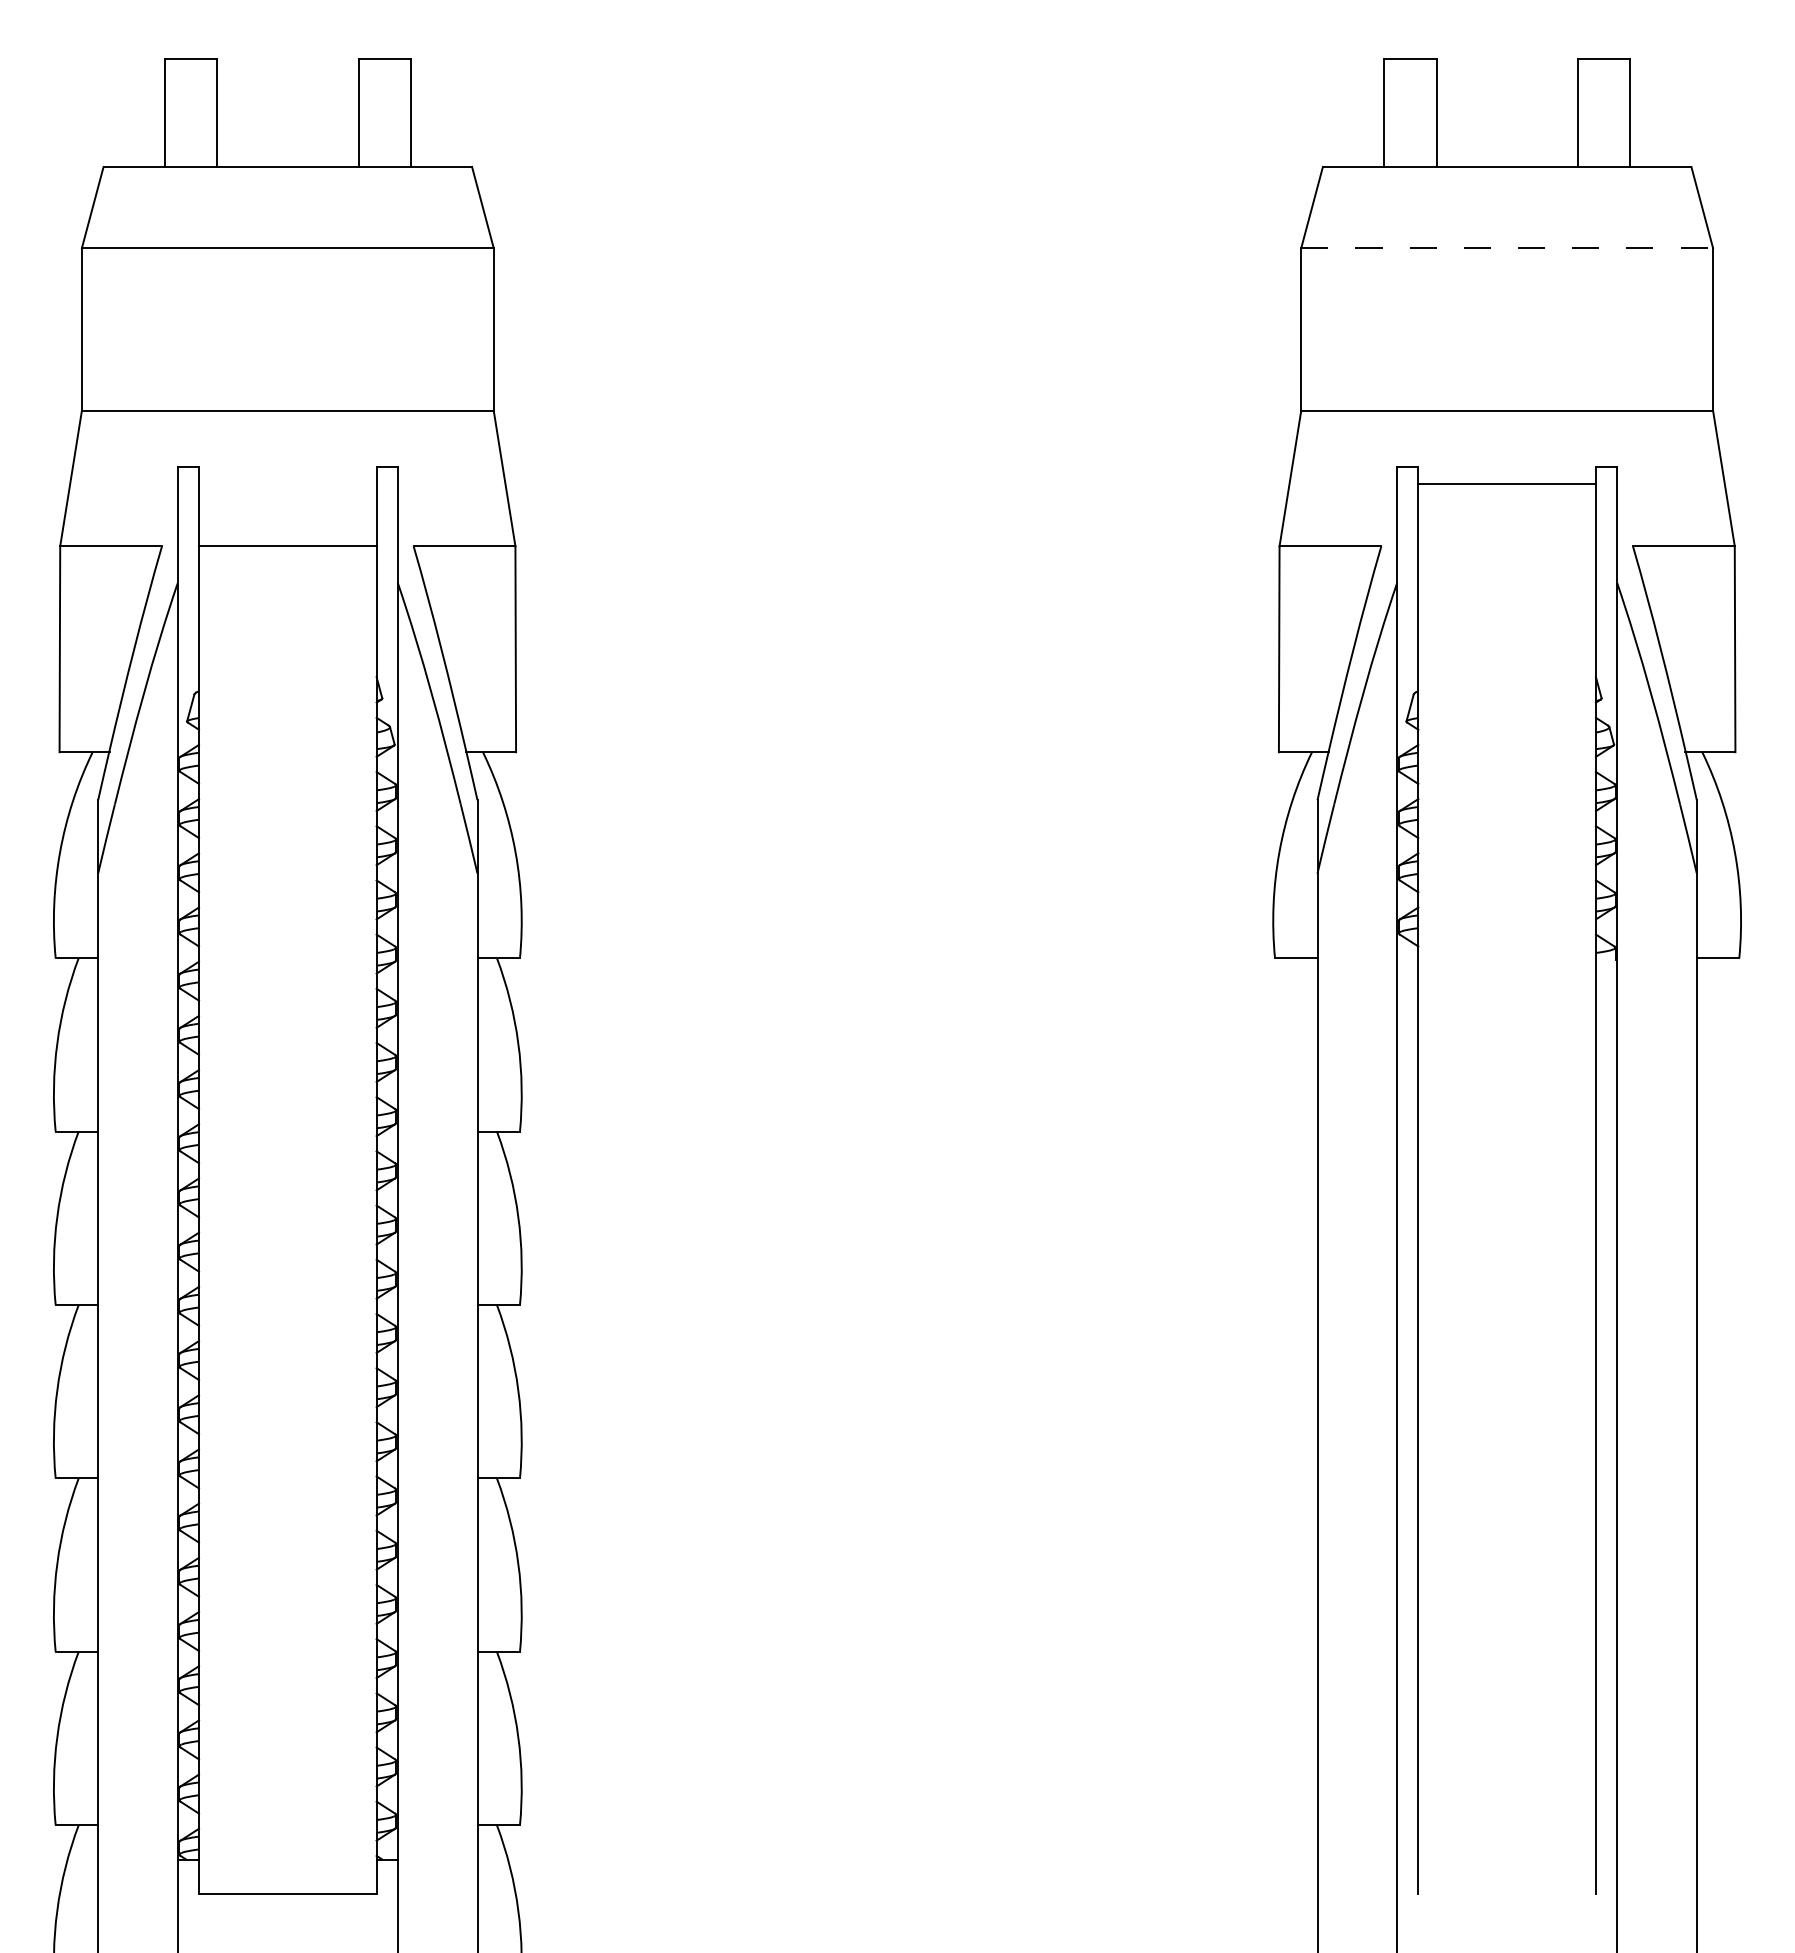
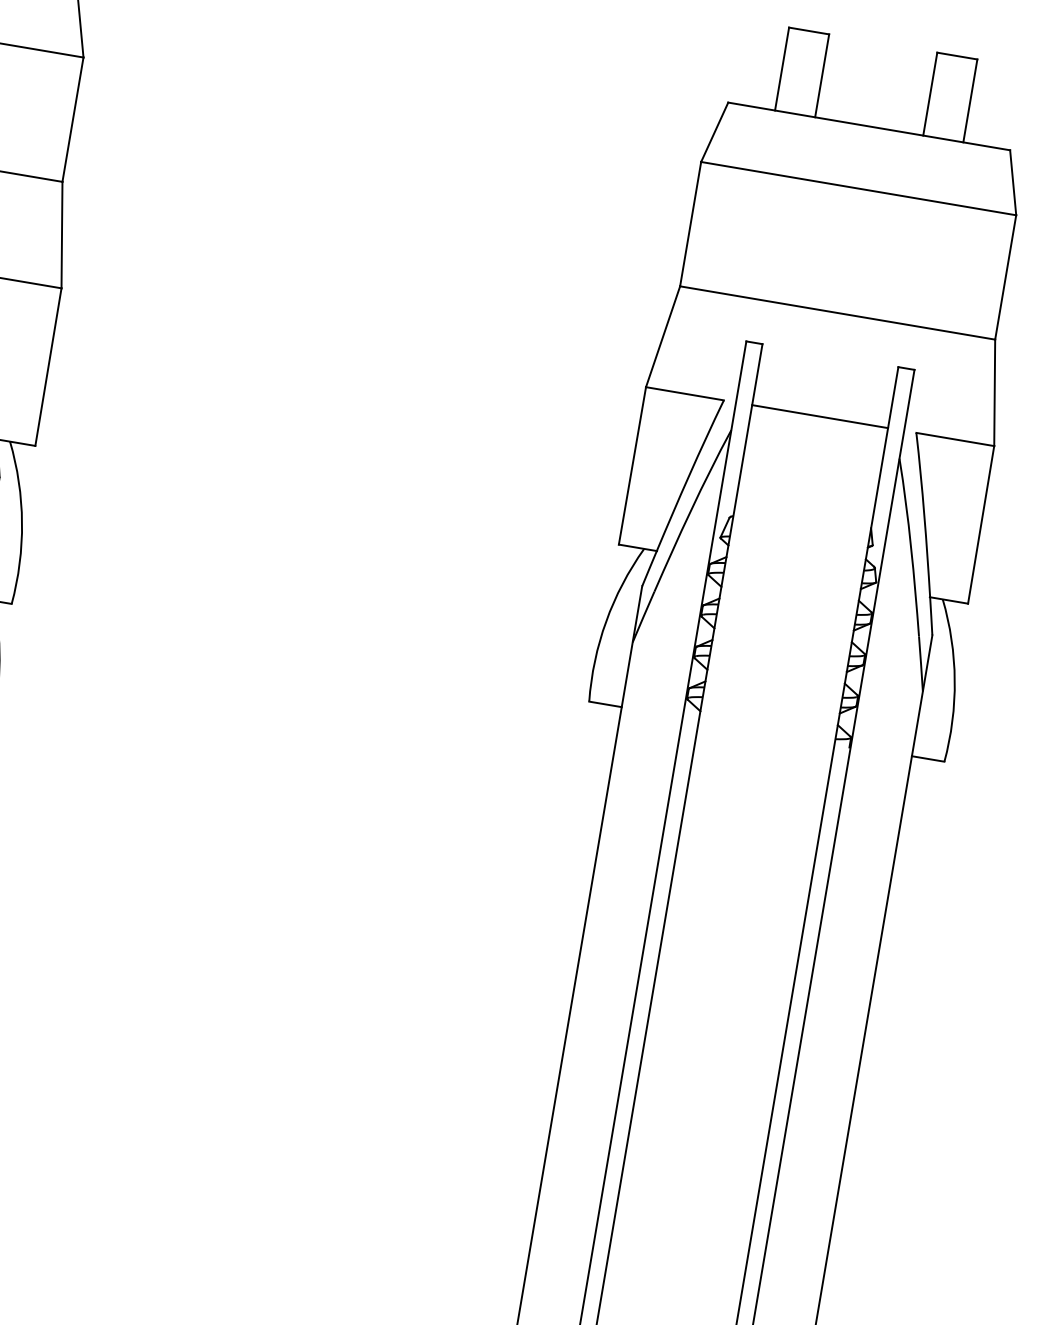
line: (1507, 248) -> (858, 188), dashed -> solid
line: (1506, 484) -> (819, 416), moved

